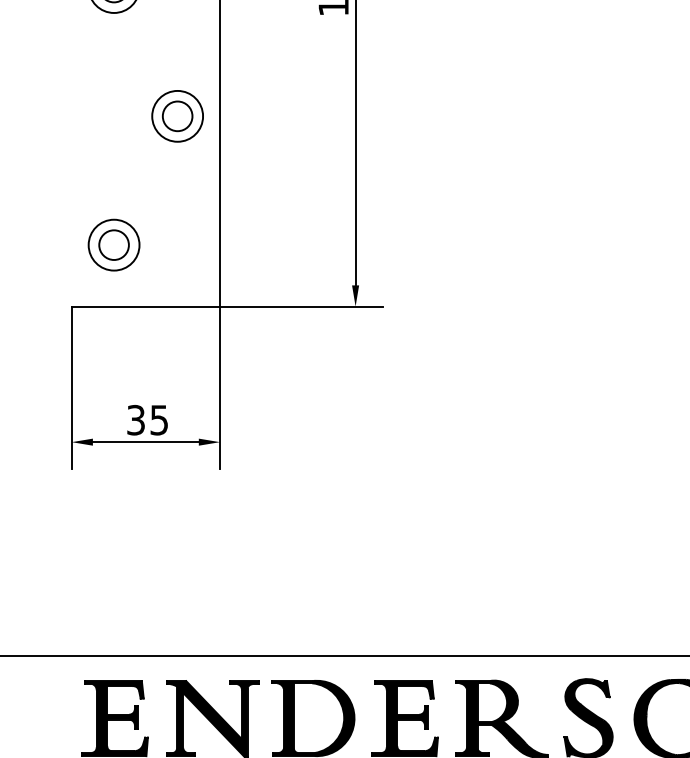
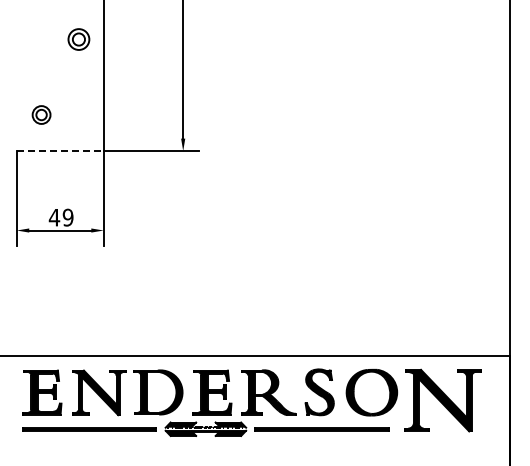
part: (176, 116) -> (78, 39), size x0.7
part: (113, 244) -> (41, 114), size x0.6
line: (146, 307) -> (60, 151), solid -> dashed
text: (146, 419) -> (60, 217), 35 -> 49

